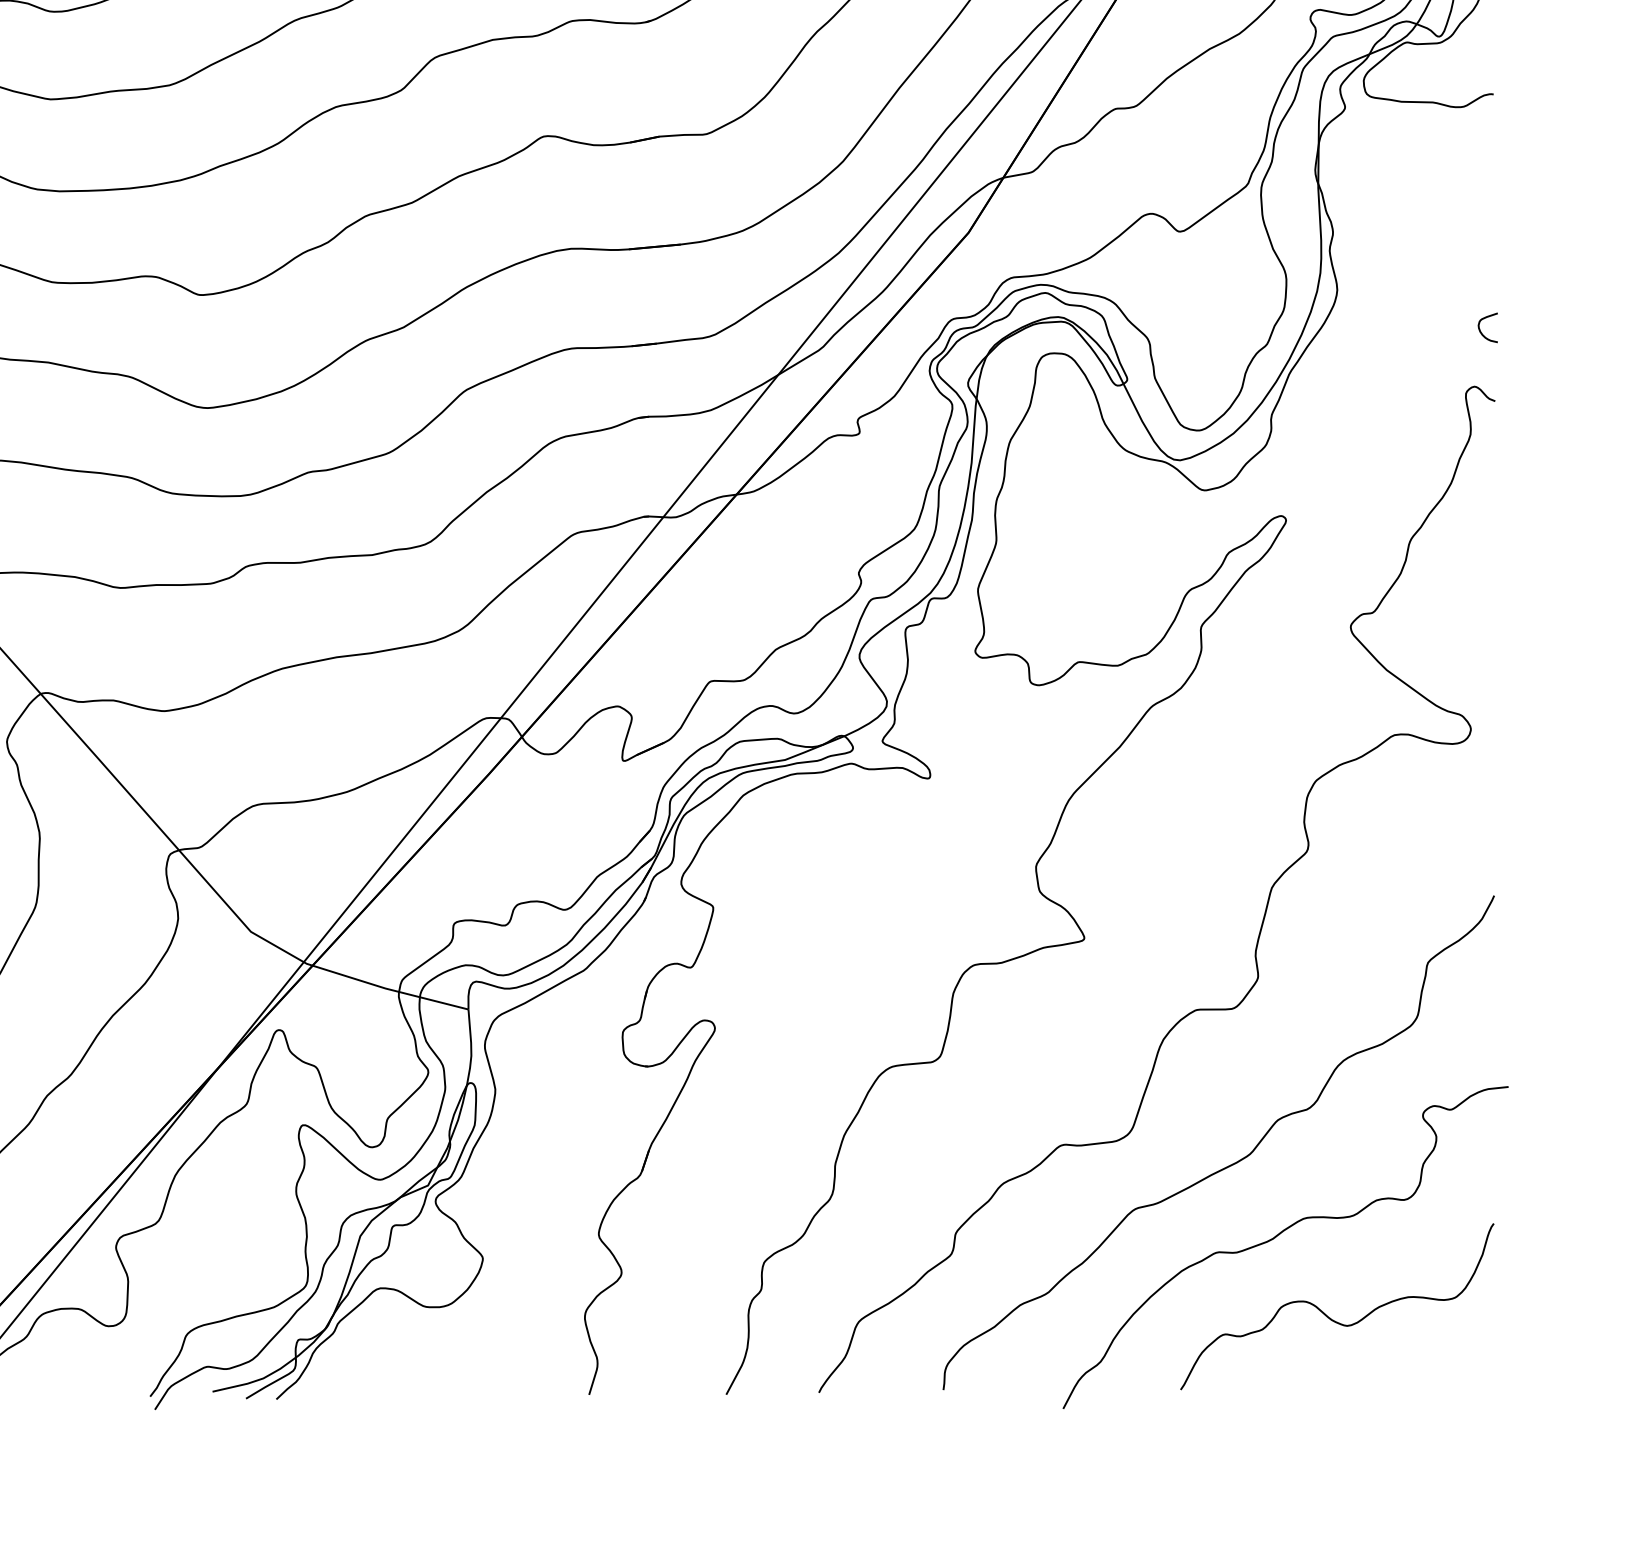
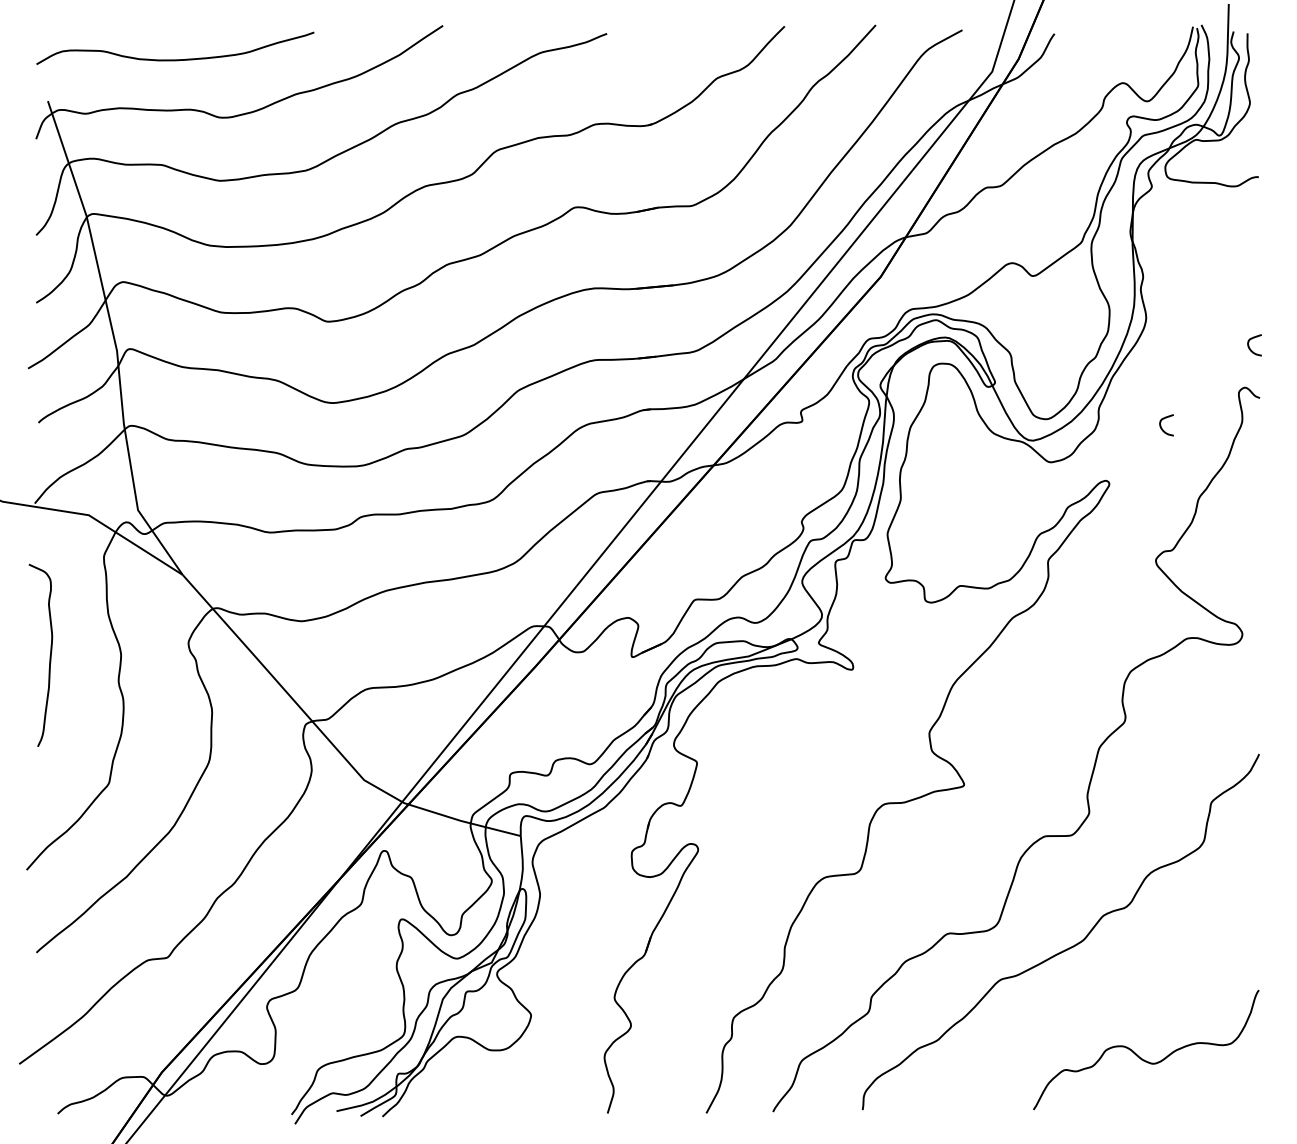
curve: (1358, 439) -> (1161, 425), added
curve: (1276, 1237) -> (1102, 1000), removed

